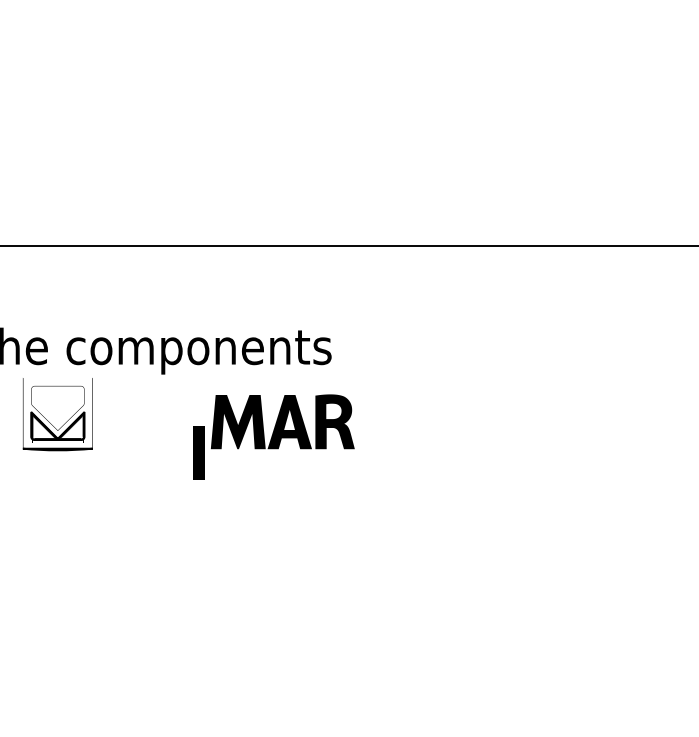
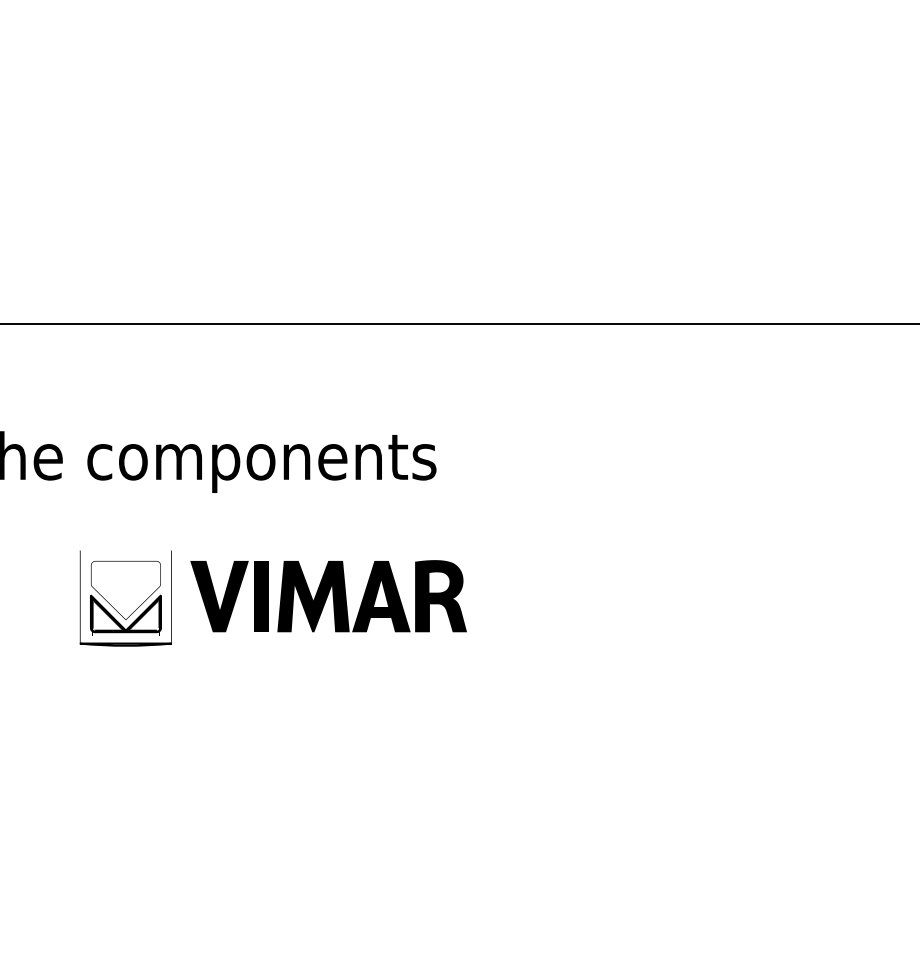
part: (57, 414) -> (125, 598), moved
part: (282, 422) -> (371, 596), moved
fill: (166, 453) -> (219, 596), added

